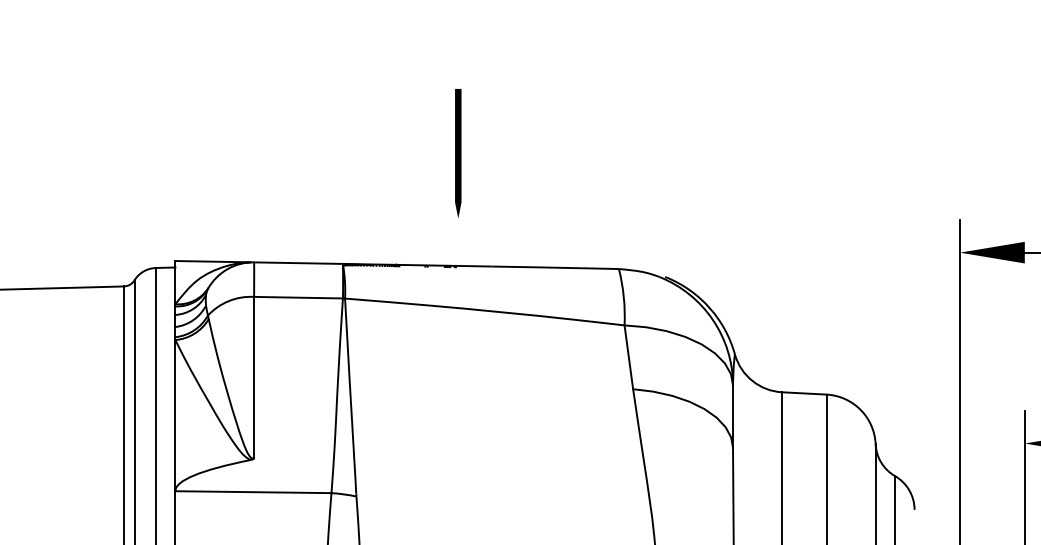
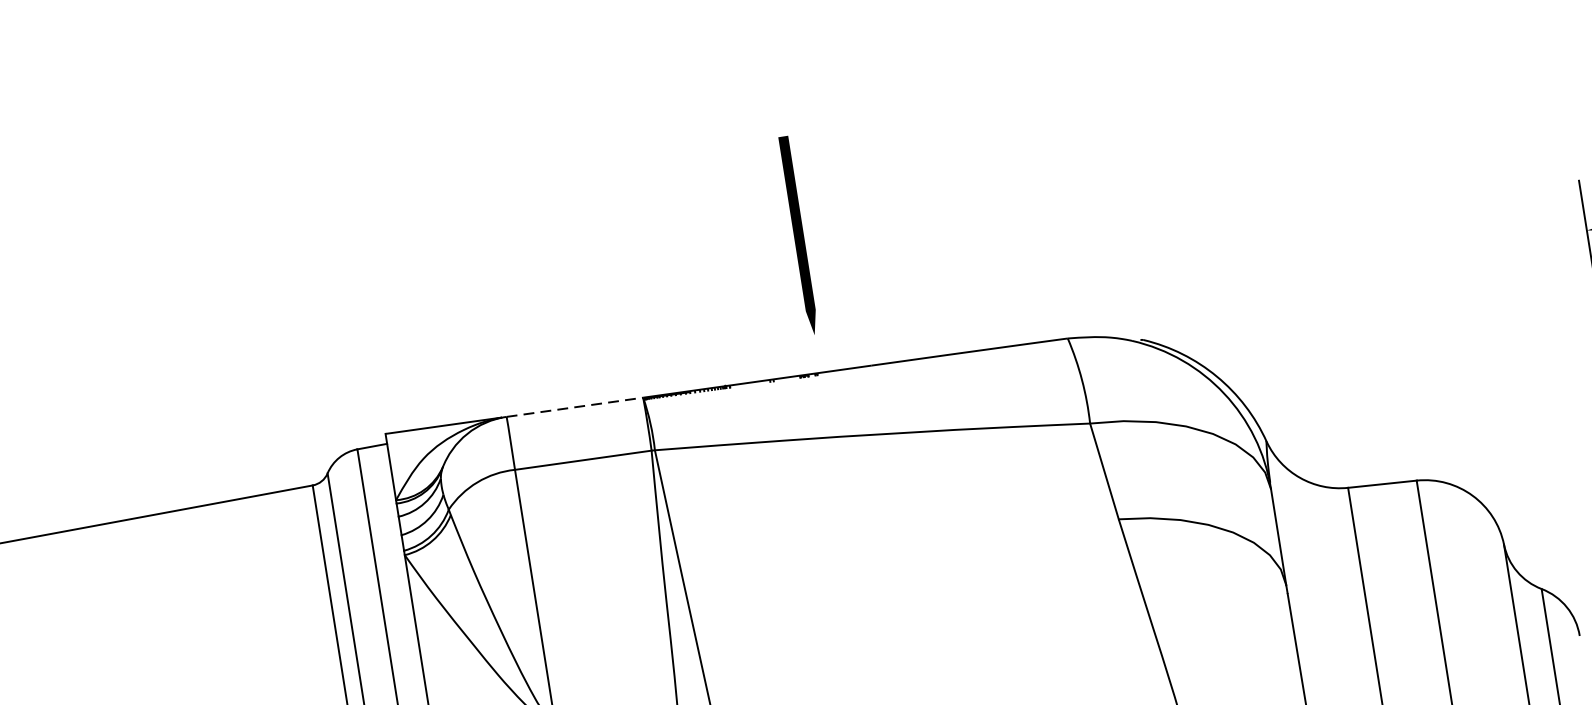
line: (458, 153) -> (799, 235), moved
line: (299, 263) -> (576, 407), solid -> dashed

